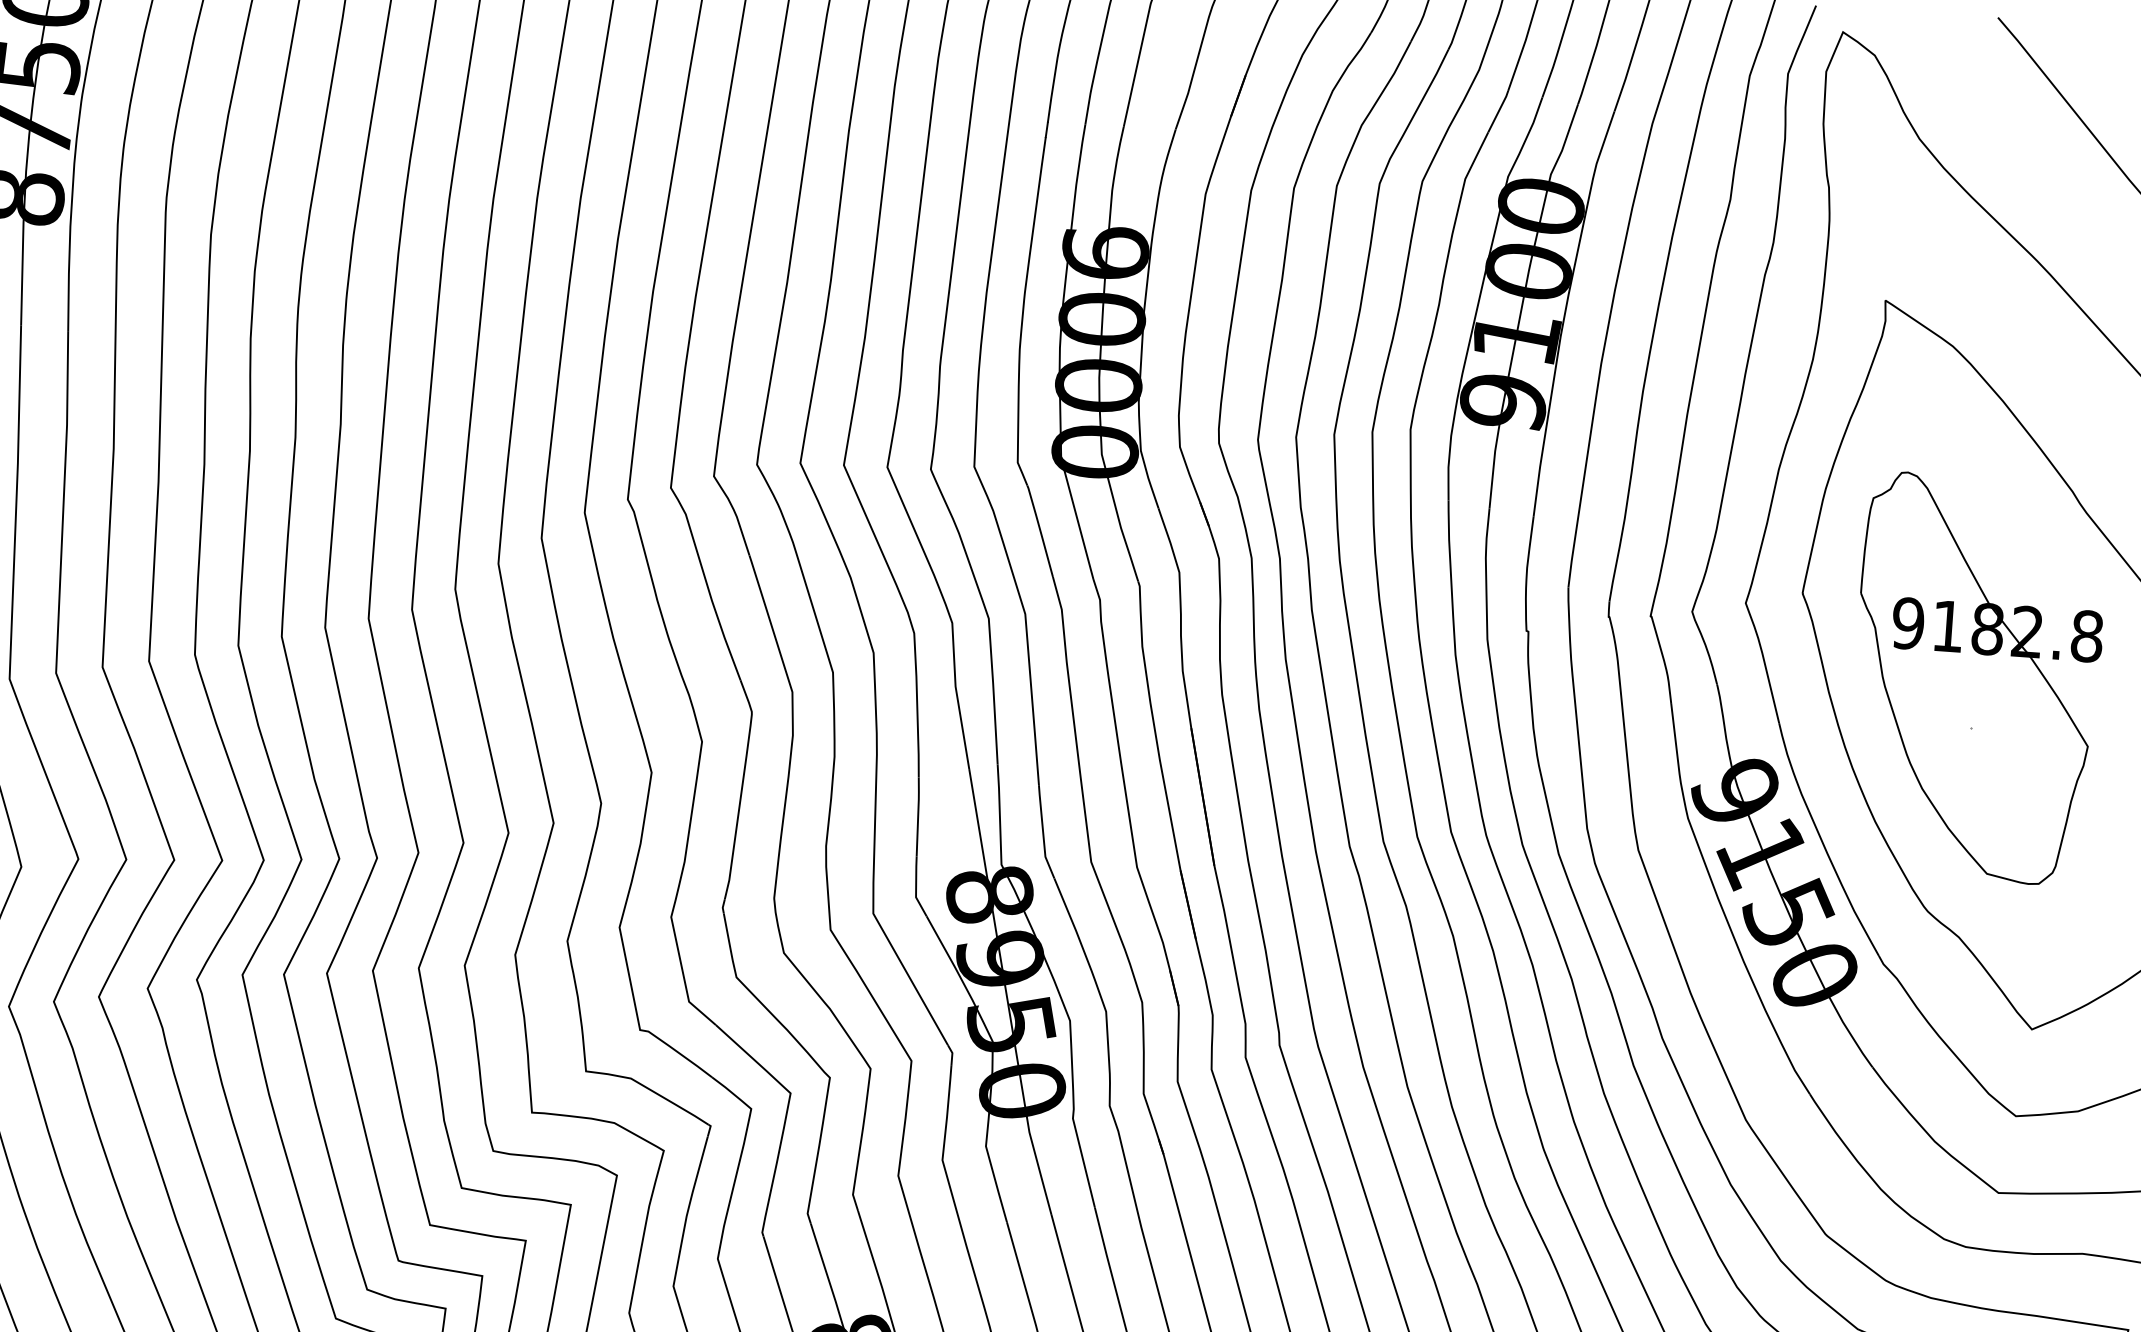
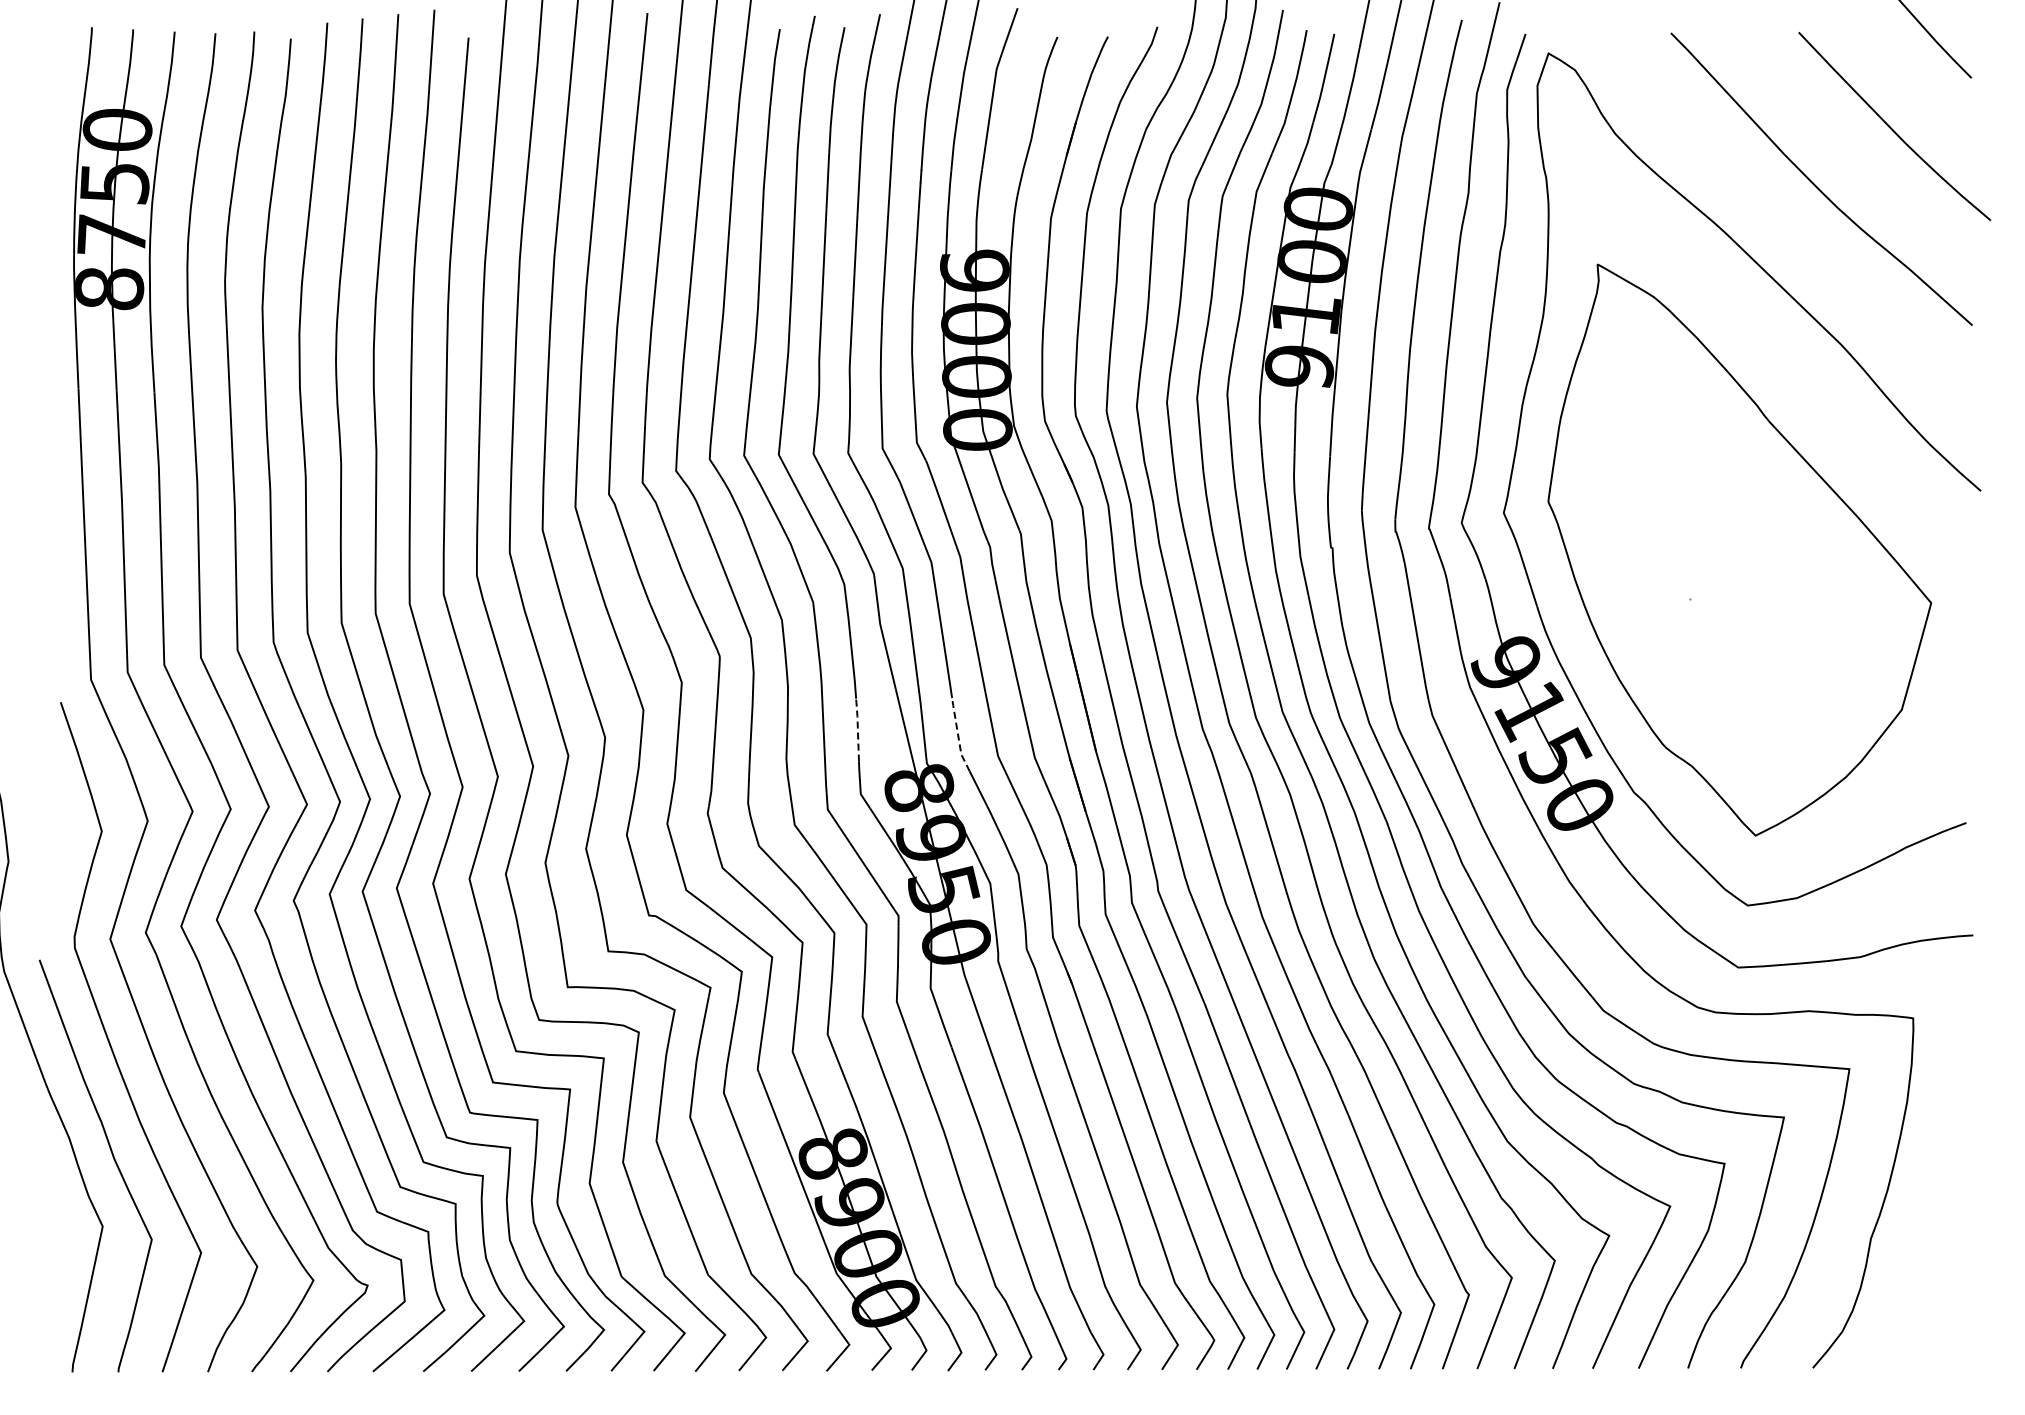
part: (1976, 679) -> (1691, 560), removed
line: (917, 816) -> (857, 729), solid -> dashed
line: (1043, 832) -> (958, 735), solid -> dashed

